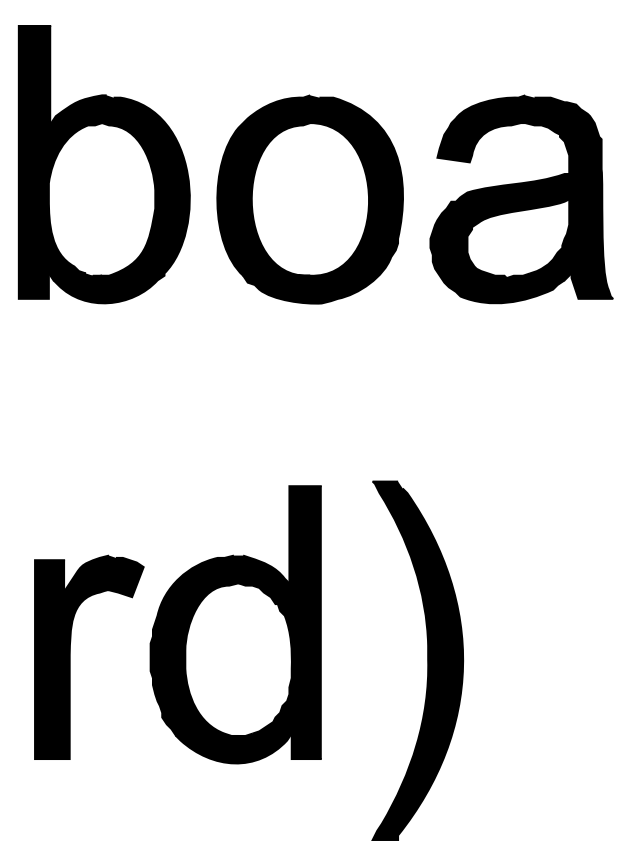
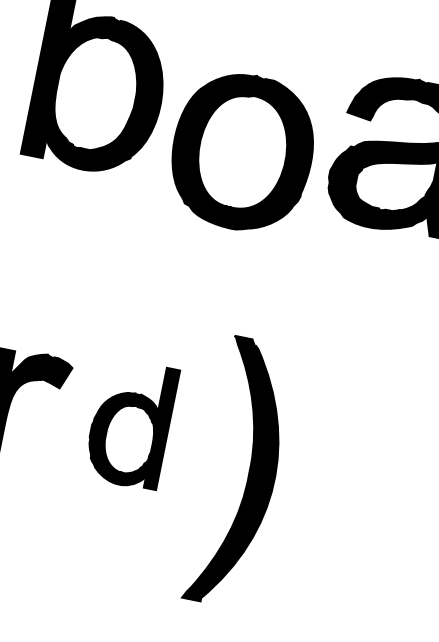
part: (309, 199) -> (242, 151), moved
part: (235, 624) -> (131, 423), size x0.6
part: (427, 660) -> (248, 474), moved

